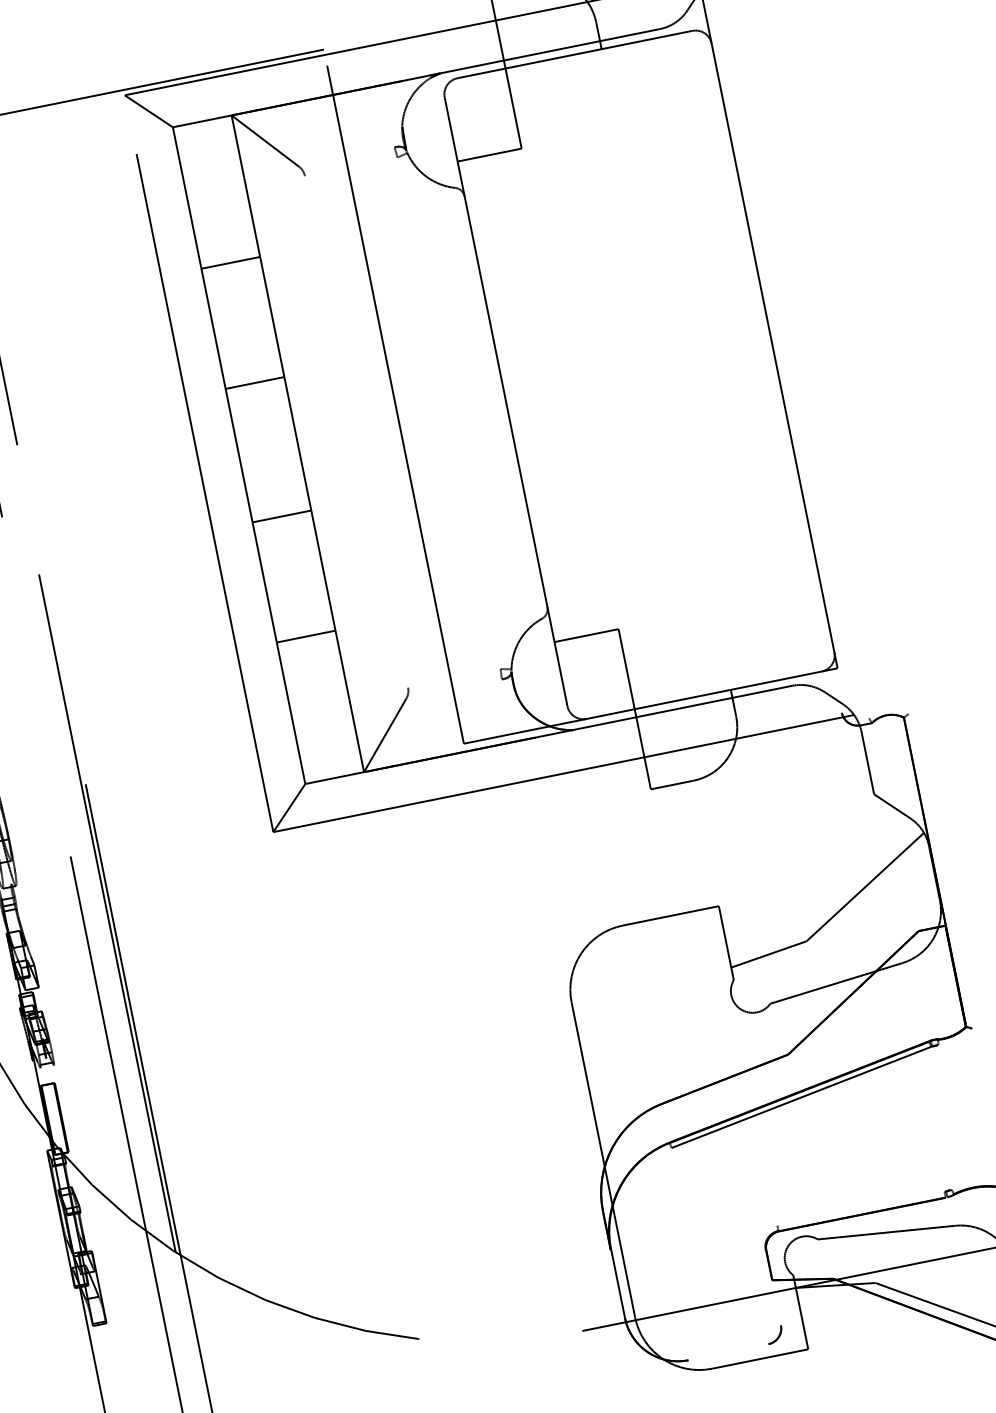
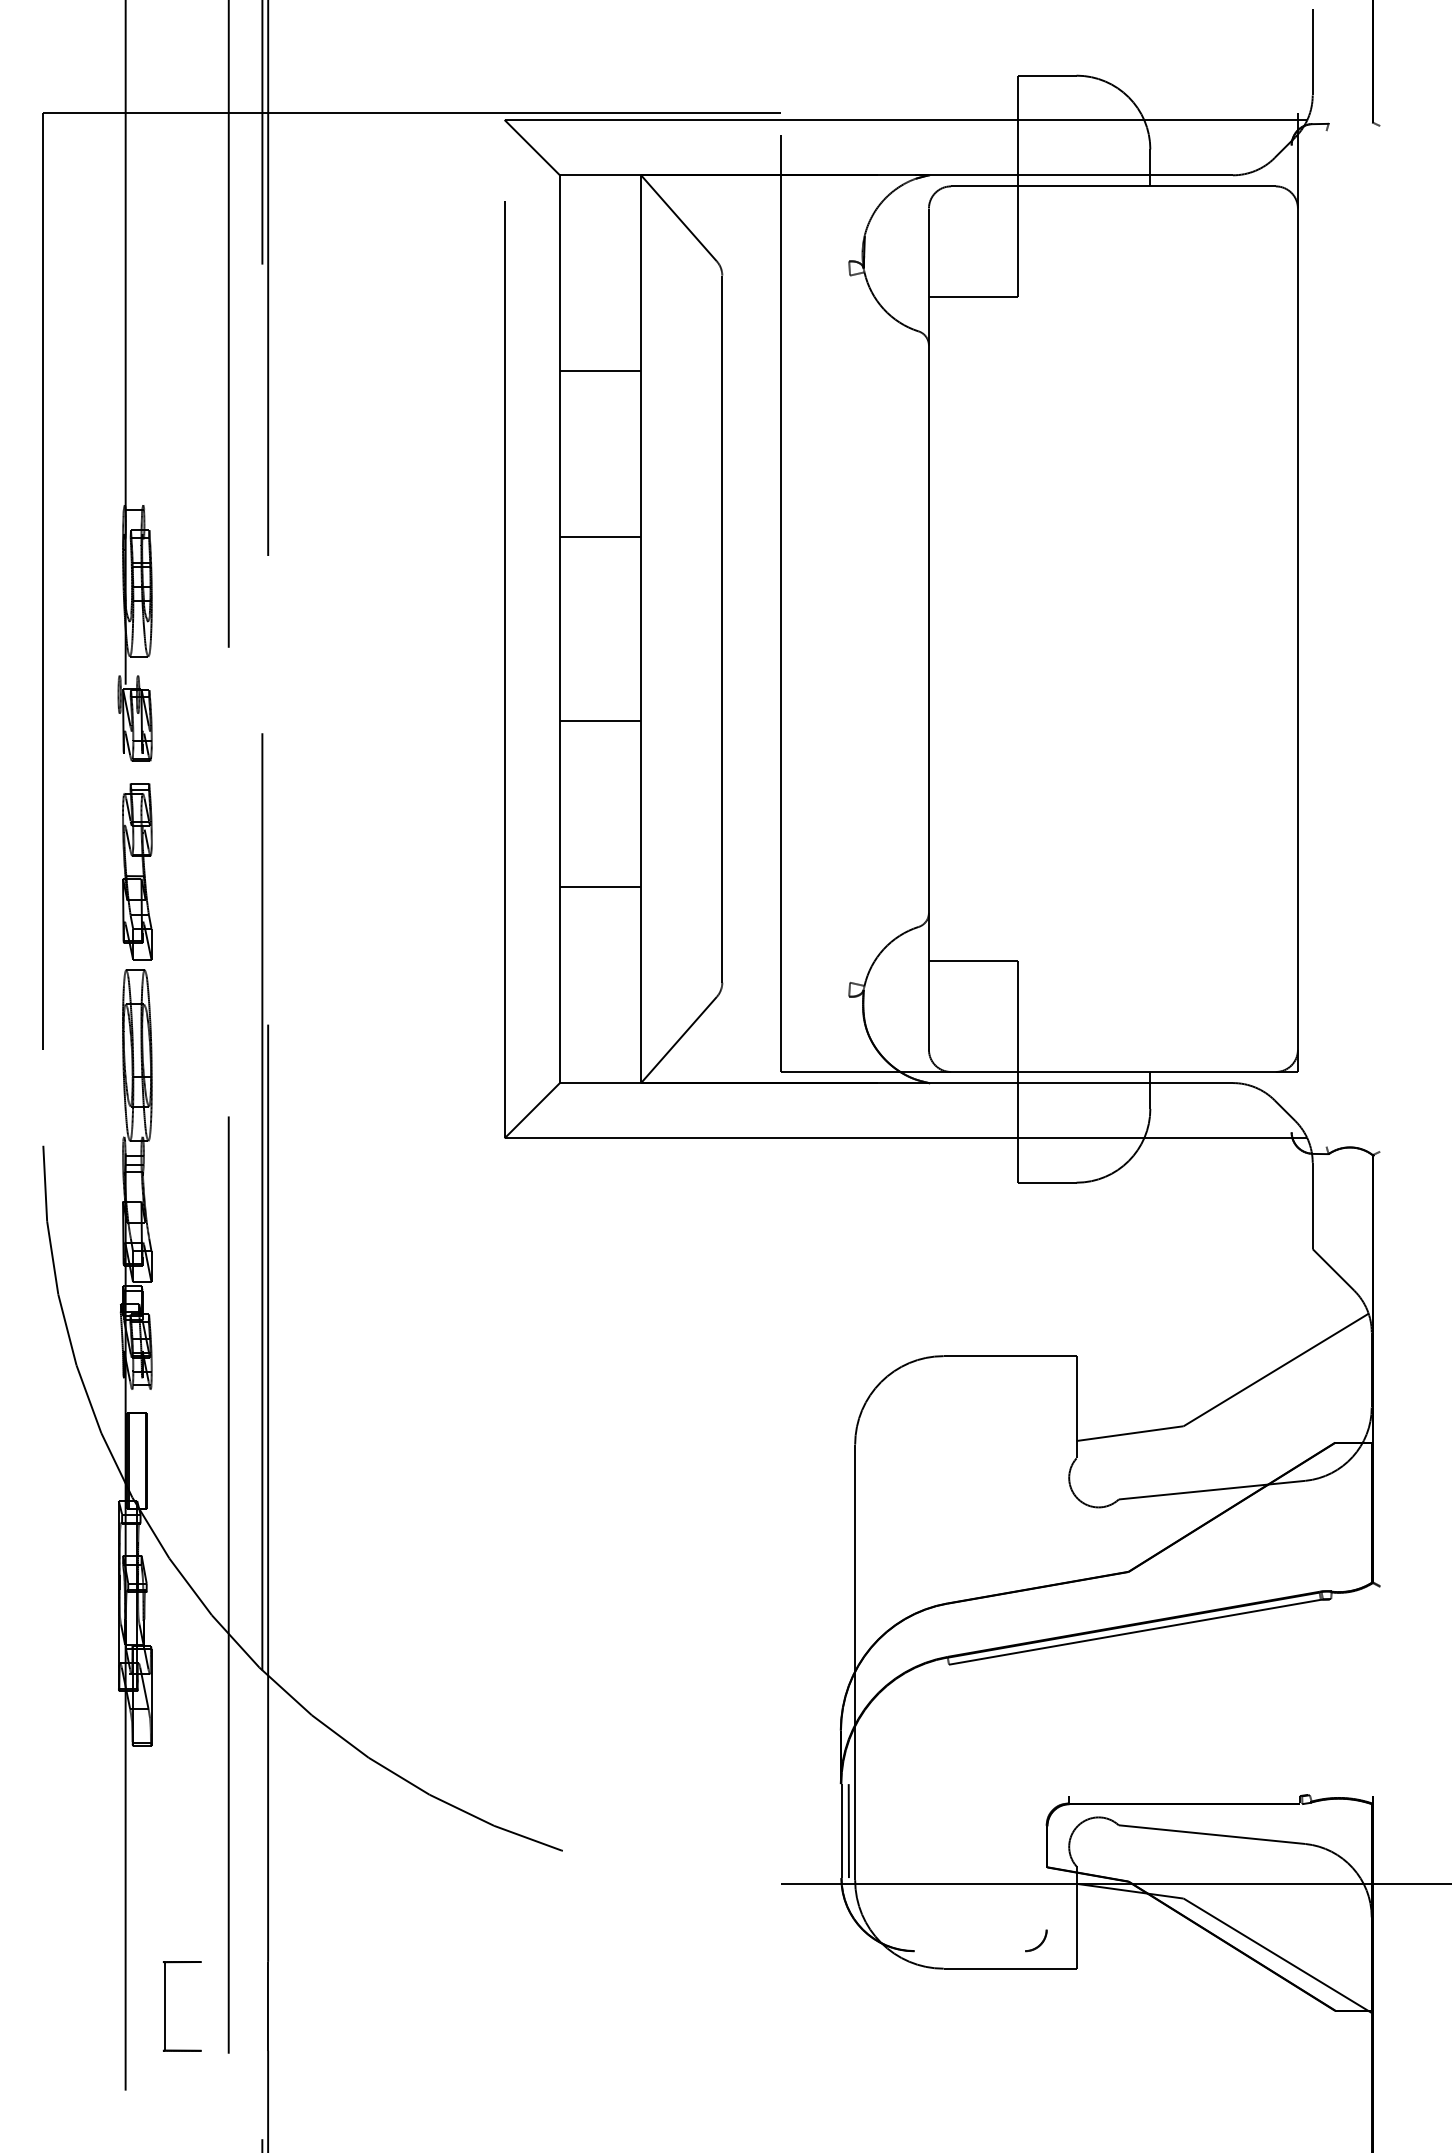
line: (356, 431) -> (722, 628), added
line: (623, 1283) -> (848, 1831), added

